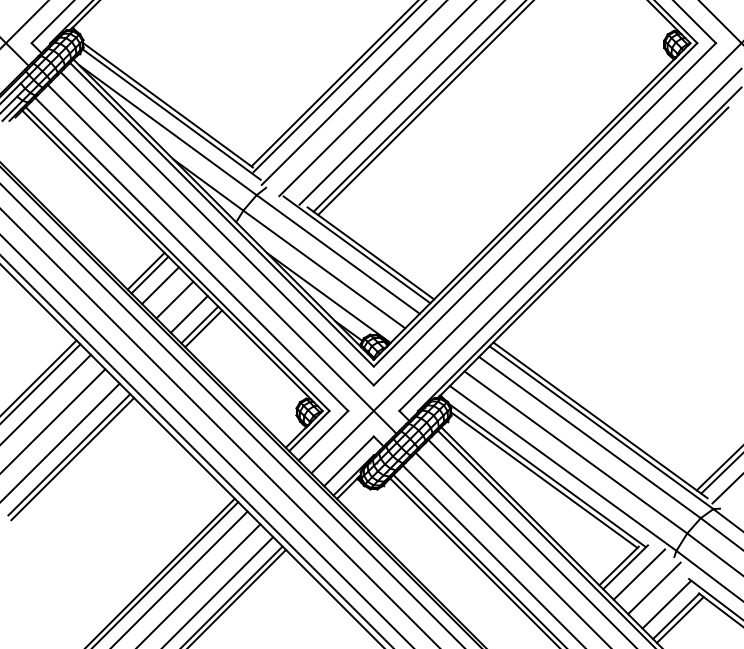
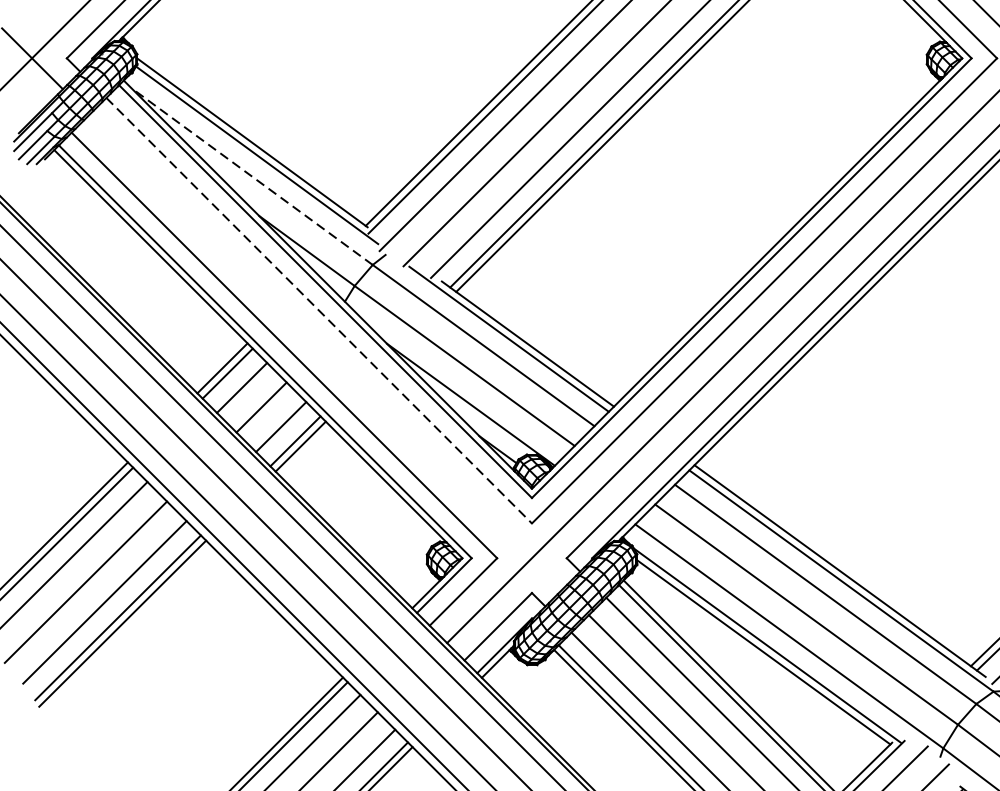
line: (167, 129) -> (251, 175), solid -> dashed
line: (217, 229) -> (319, 311), solid -> dashed
line: (221, 259) -> (324, 352), removed

